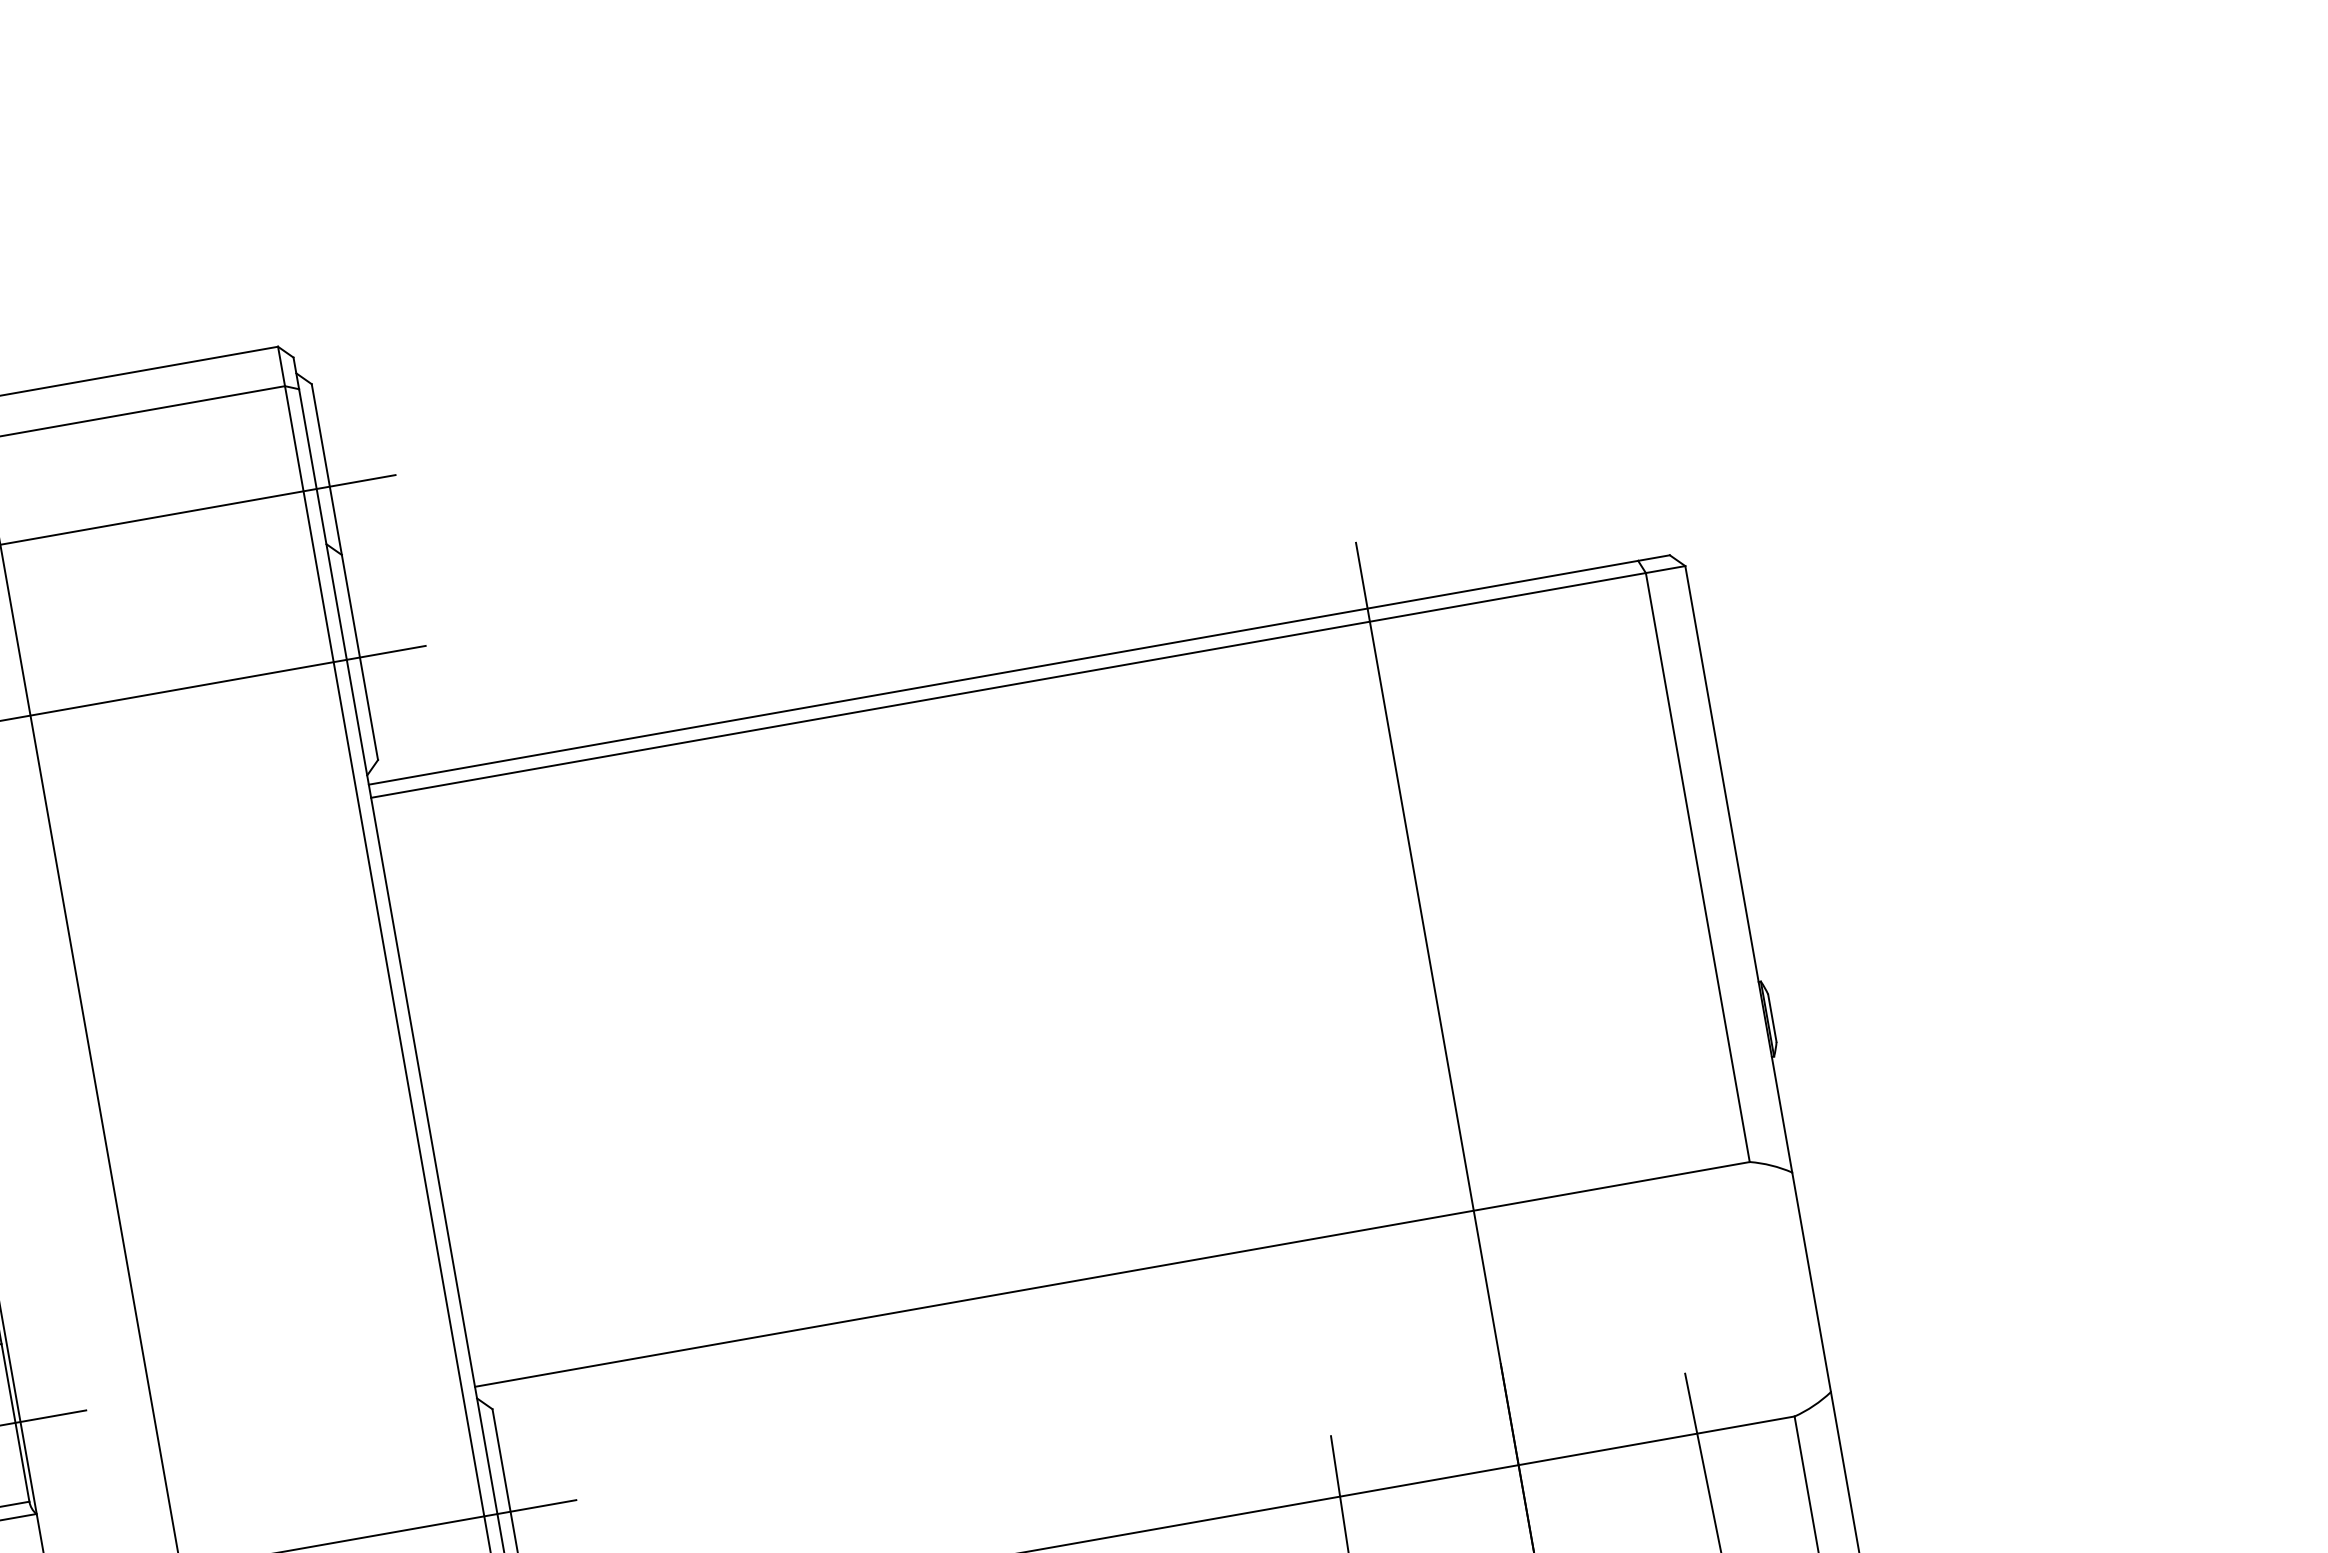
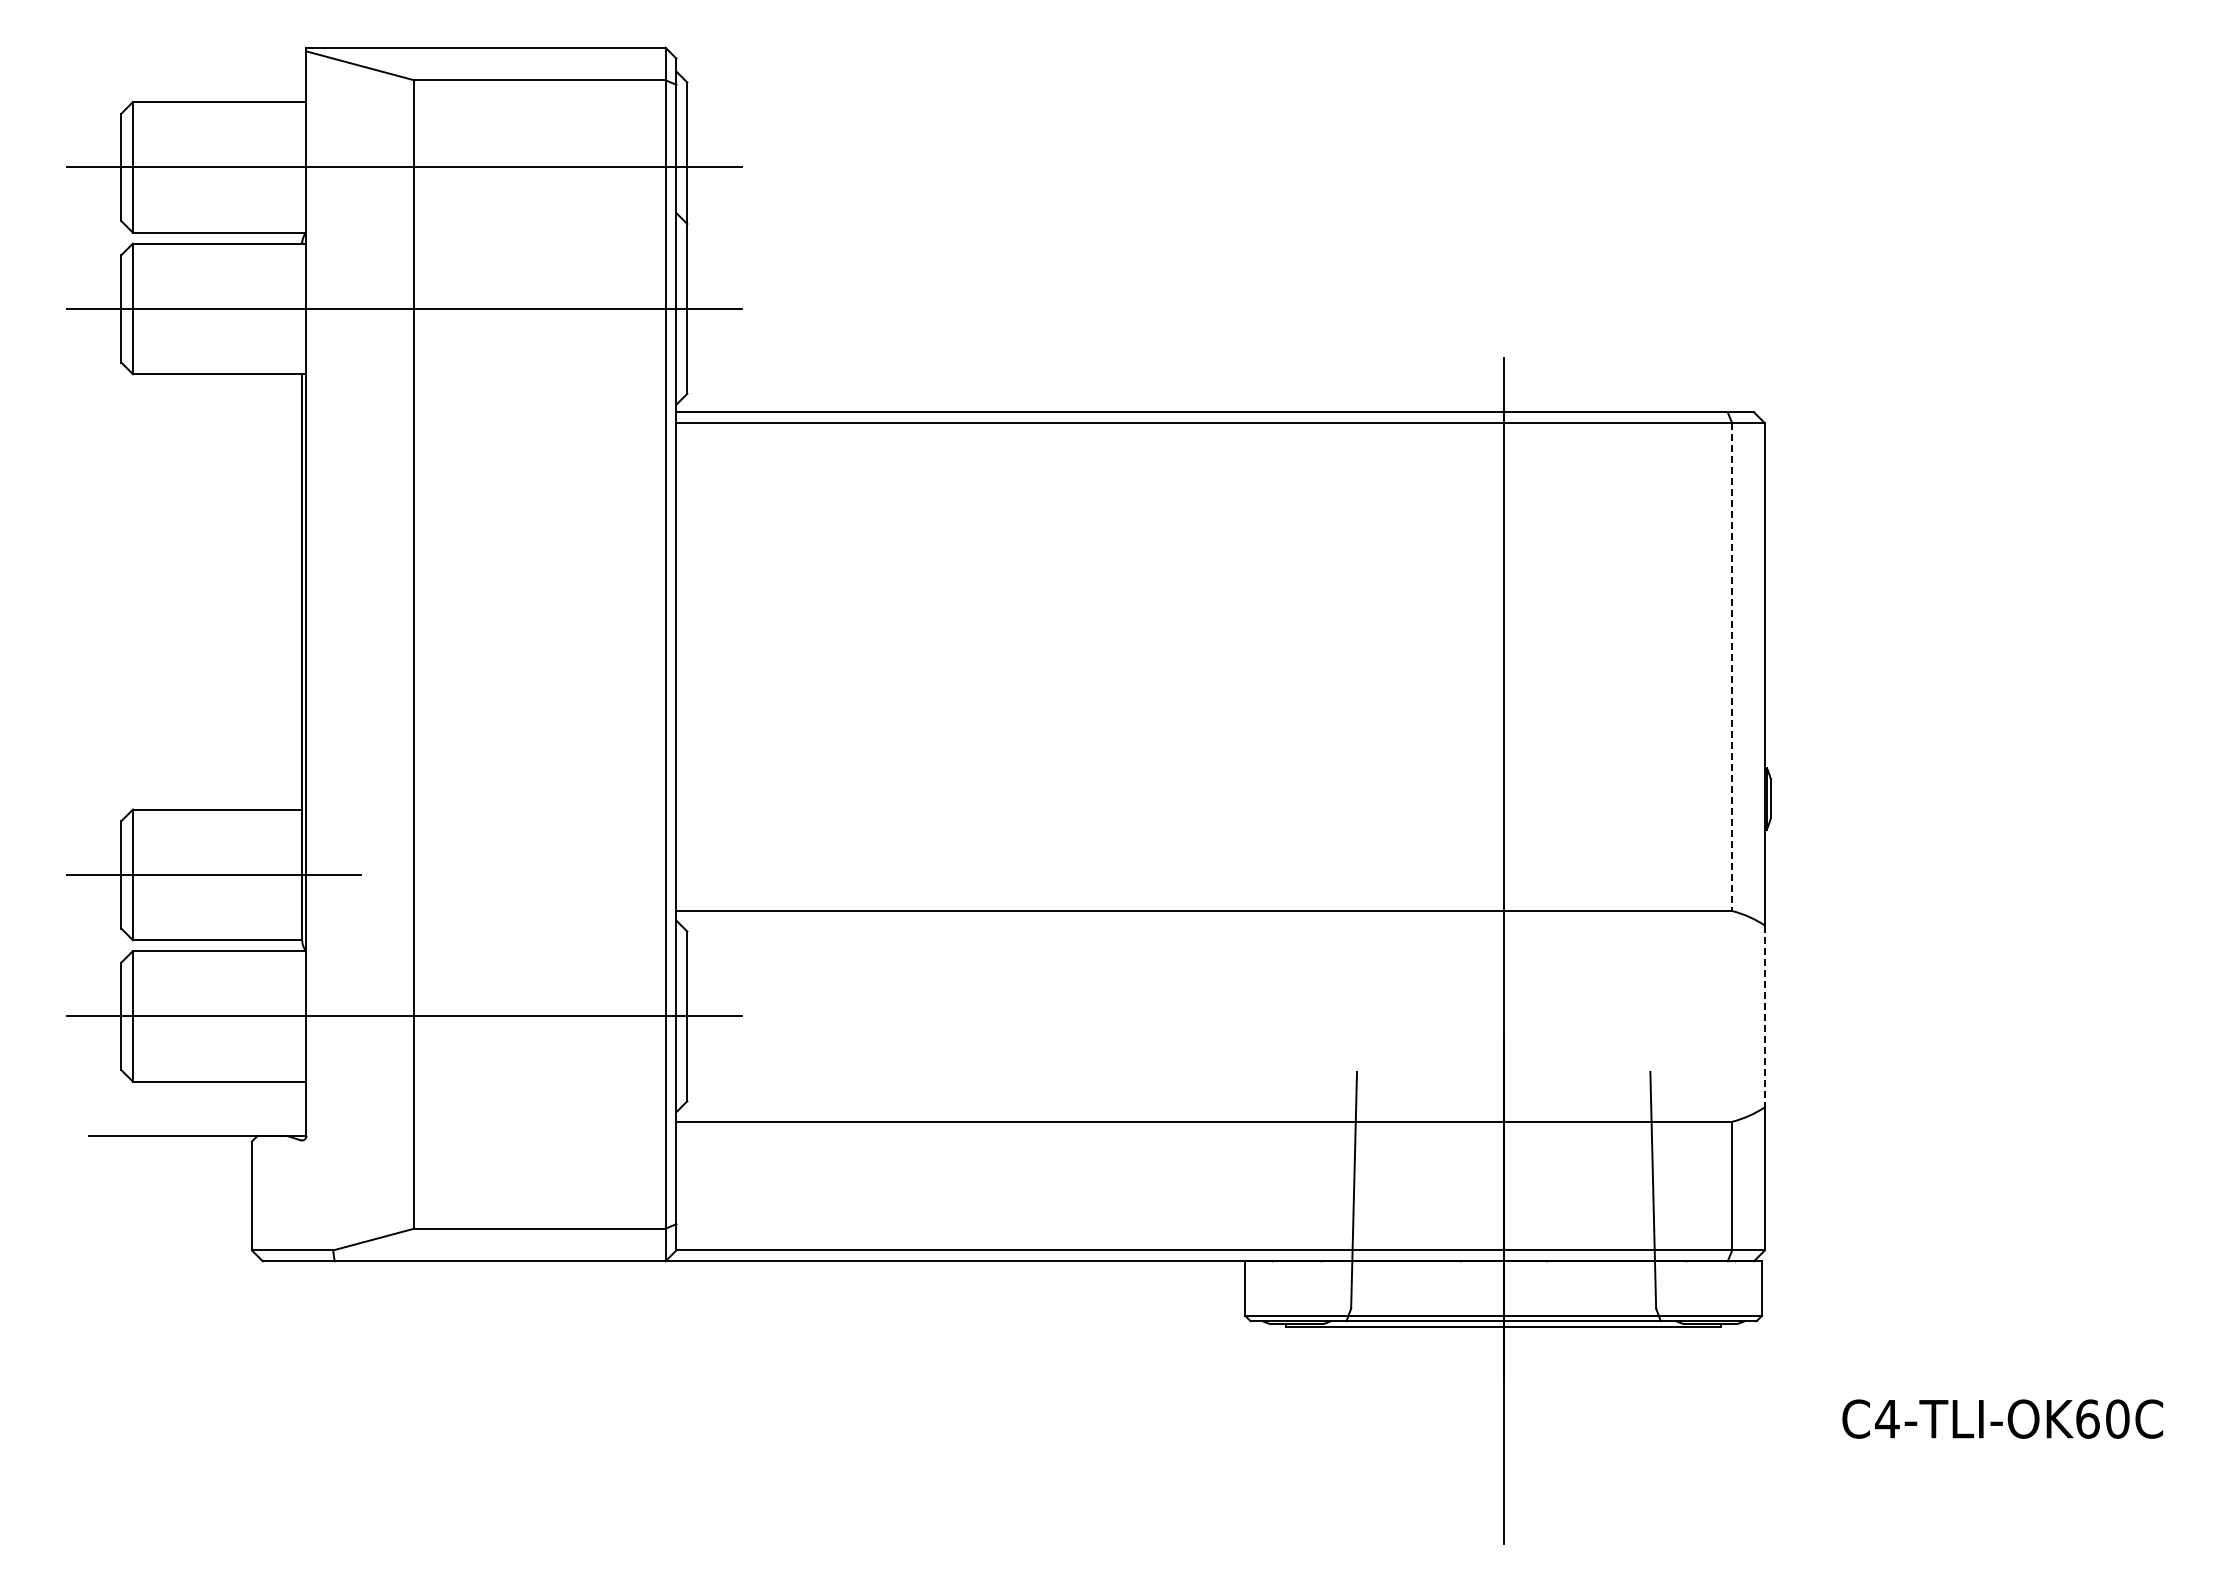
line: (1698, 867) -> (1732, 667), solid -> dashed
line: (1811, 1282) -> (1764, 1016), solid -> dashed

